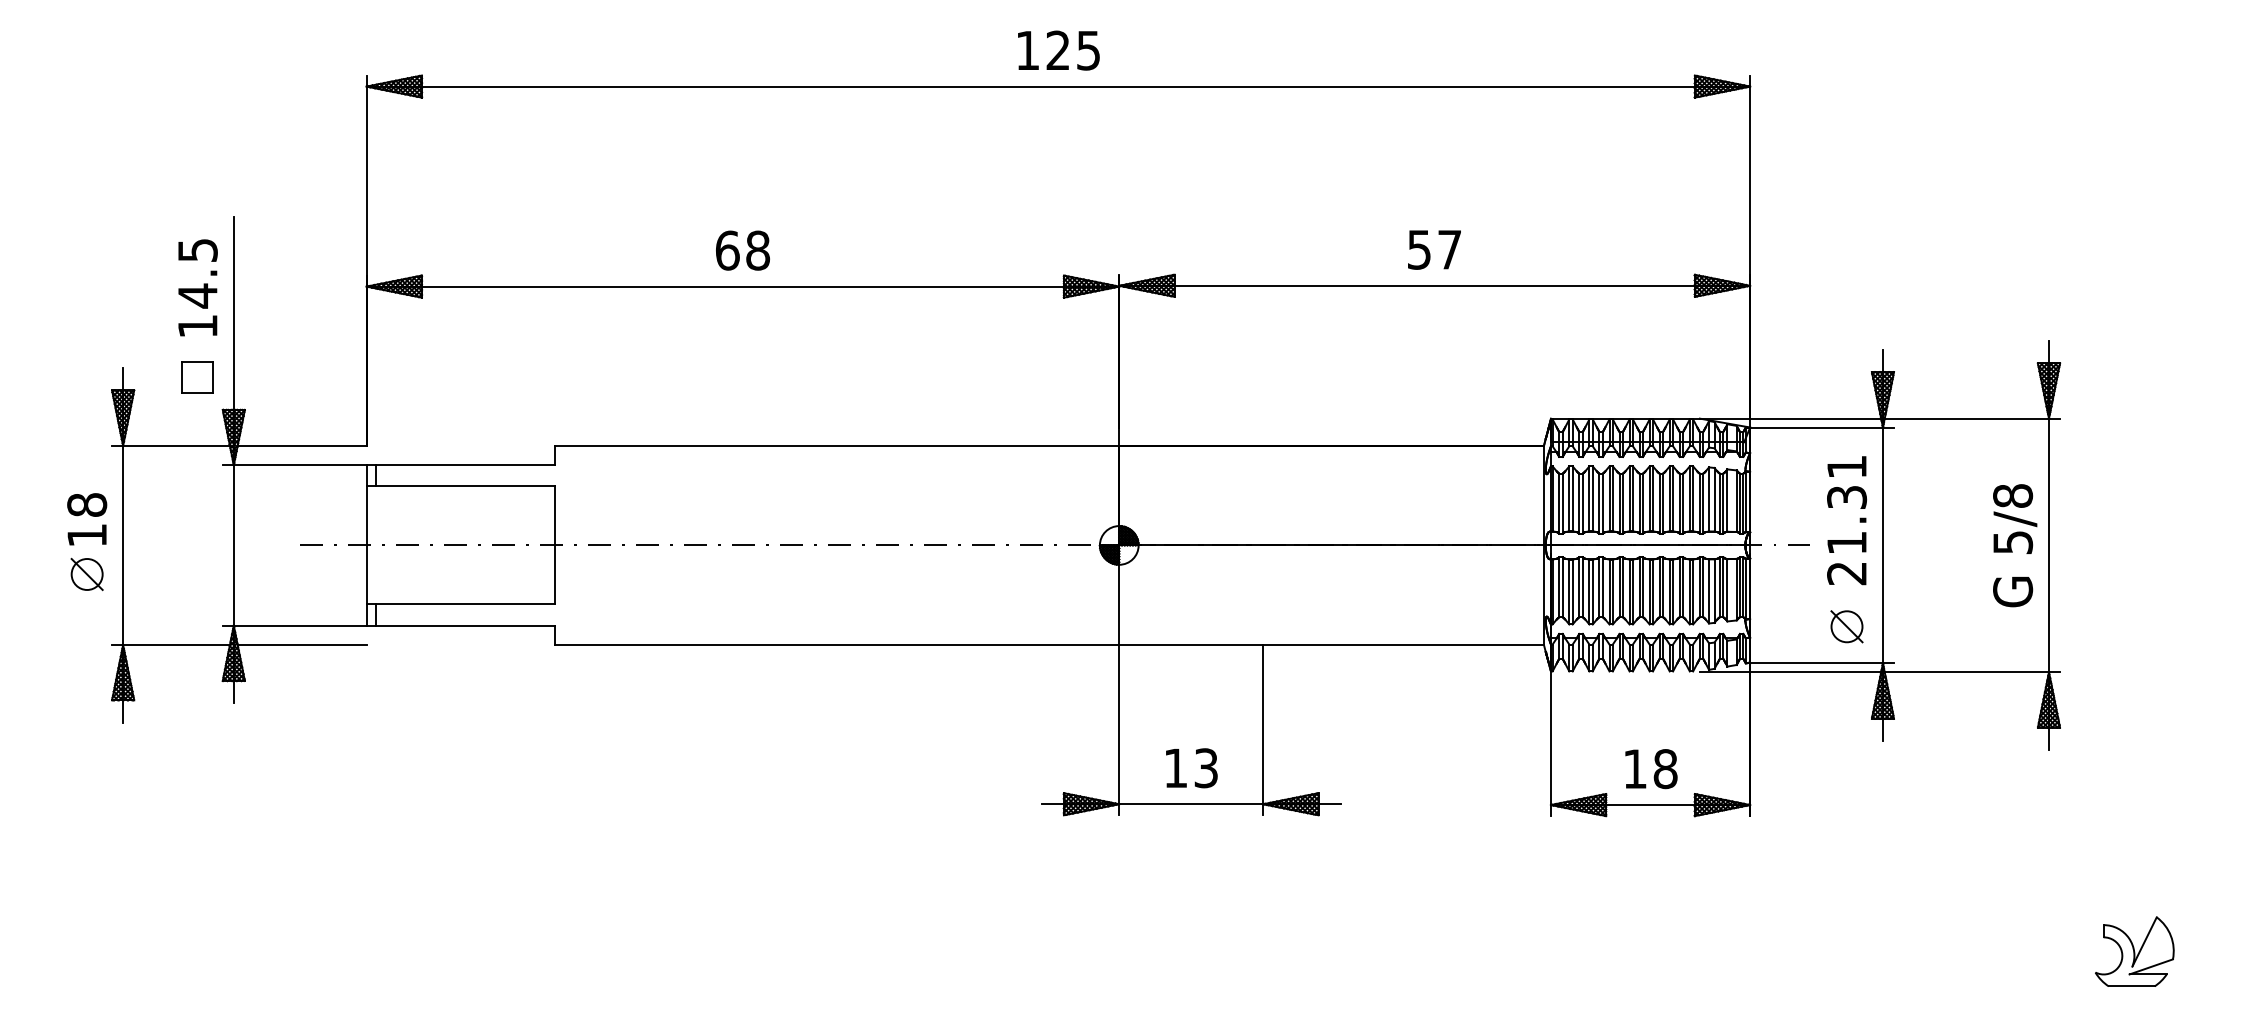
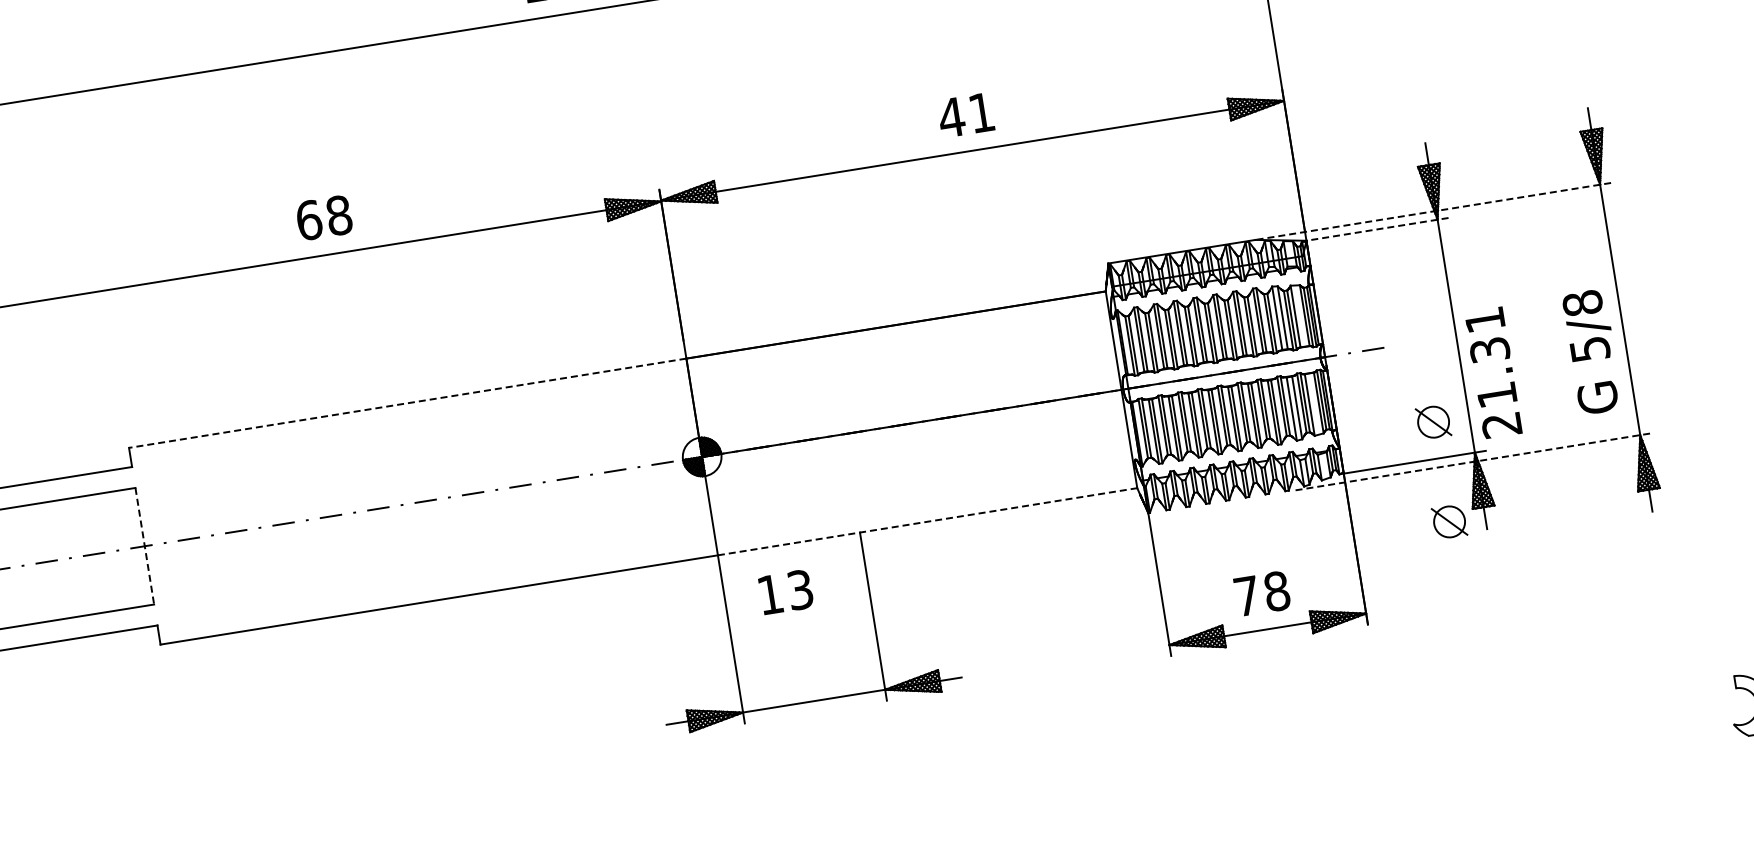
text: (1433, 249) -> (965, 115), 57 -> 41
text: (742, 250) -> (323, 217), moved
line: (1879, 418) -> (1432, 211), solid -> dashed
line: (1822, 427) -> (1377, 229), solid -> dashed
line: (836, 445) -> (407, 403), solid -> dashed
text: (1846, 520) -> (1493, 372), moved
line: (554, 545) -> (144, 546), solid -> dashed
text: (2015, 545) -> (1592, 351), moved
line: (1332, 645) -> (928, 522), solid -> dashed
line: (1880, 672) -> (1473, 462), solid -> dashed
part: (1846, 727) -> (1449, 521), added
text: (1191, 768) -> (785, 592), moved
text: (1635, 768) -> (1247, 595), 18 -> 78

